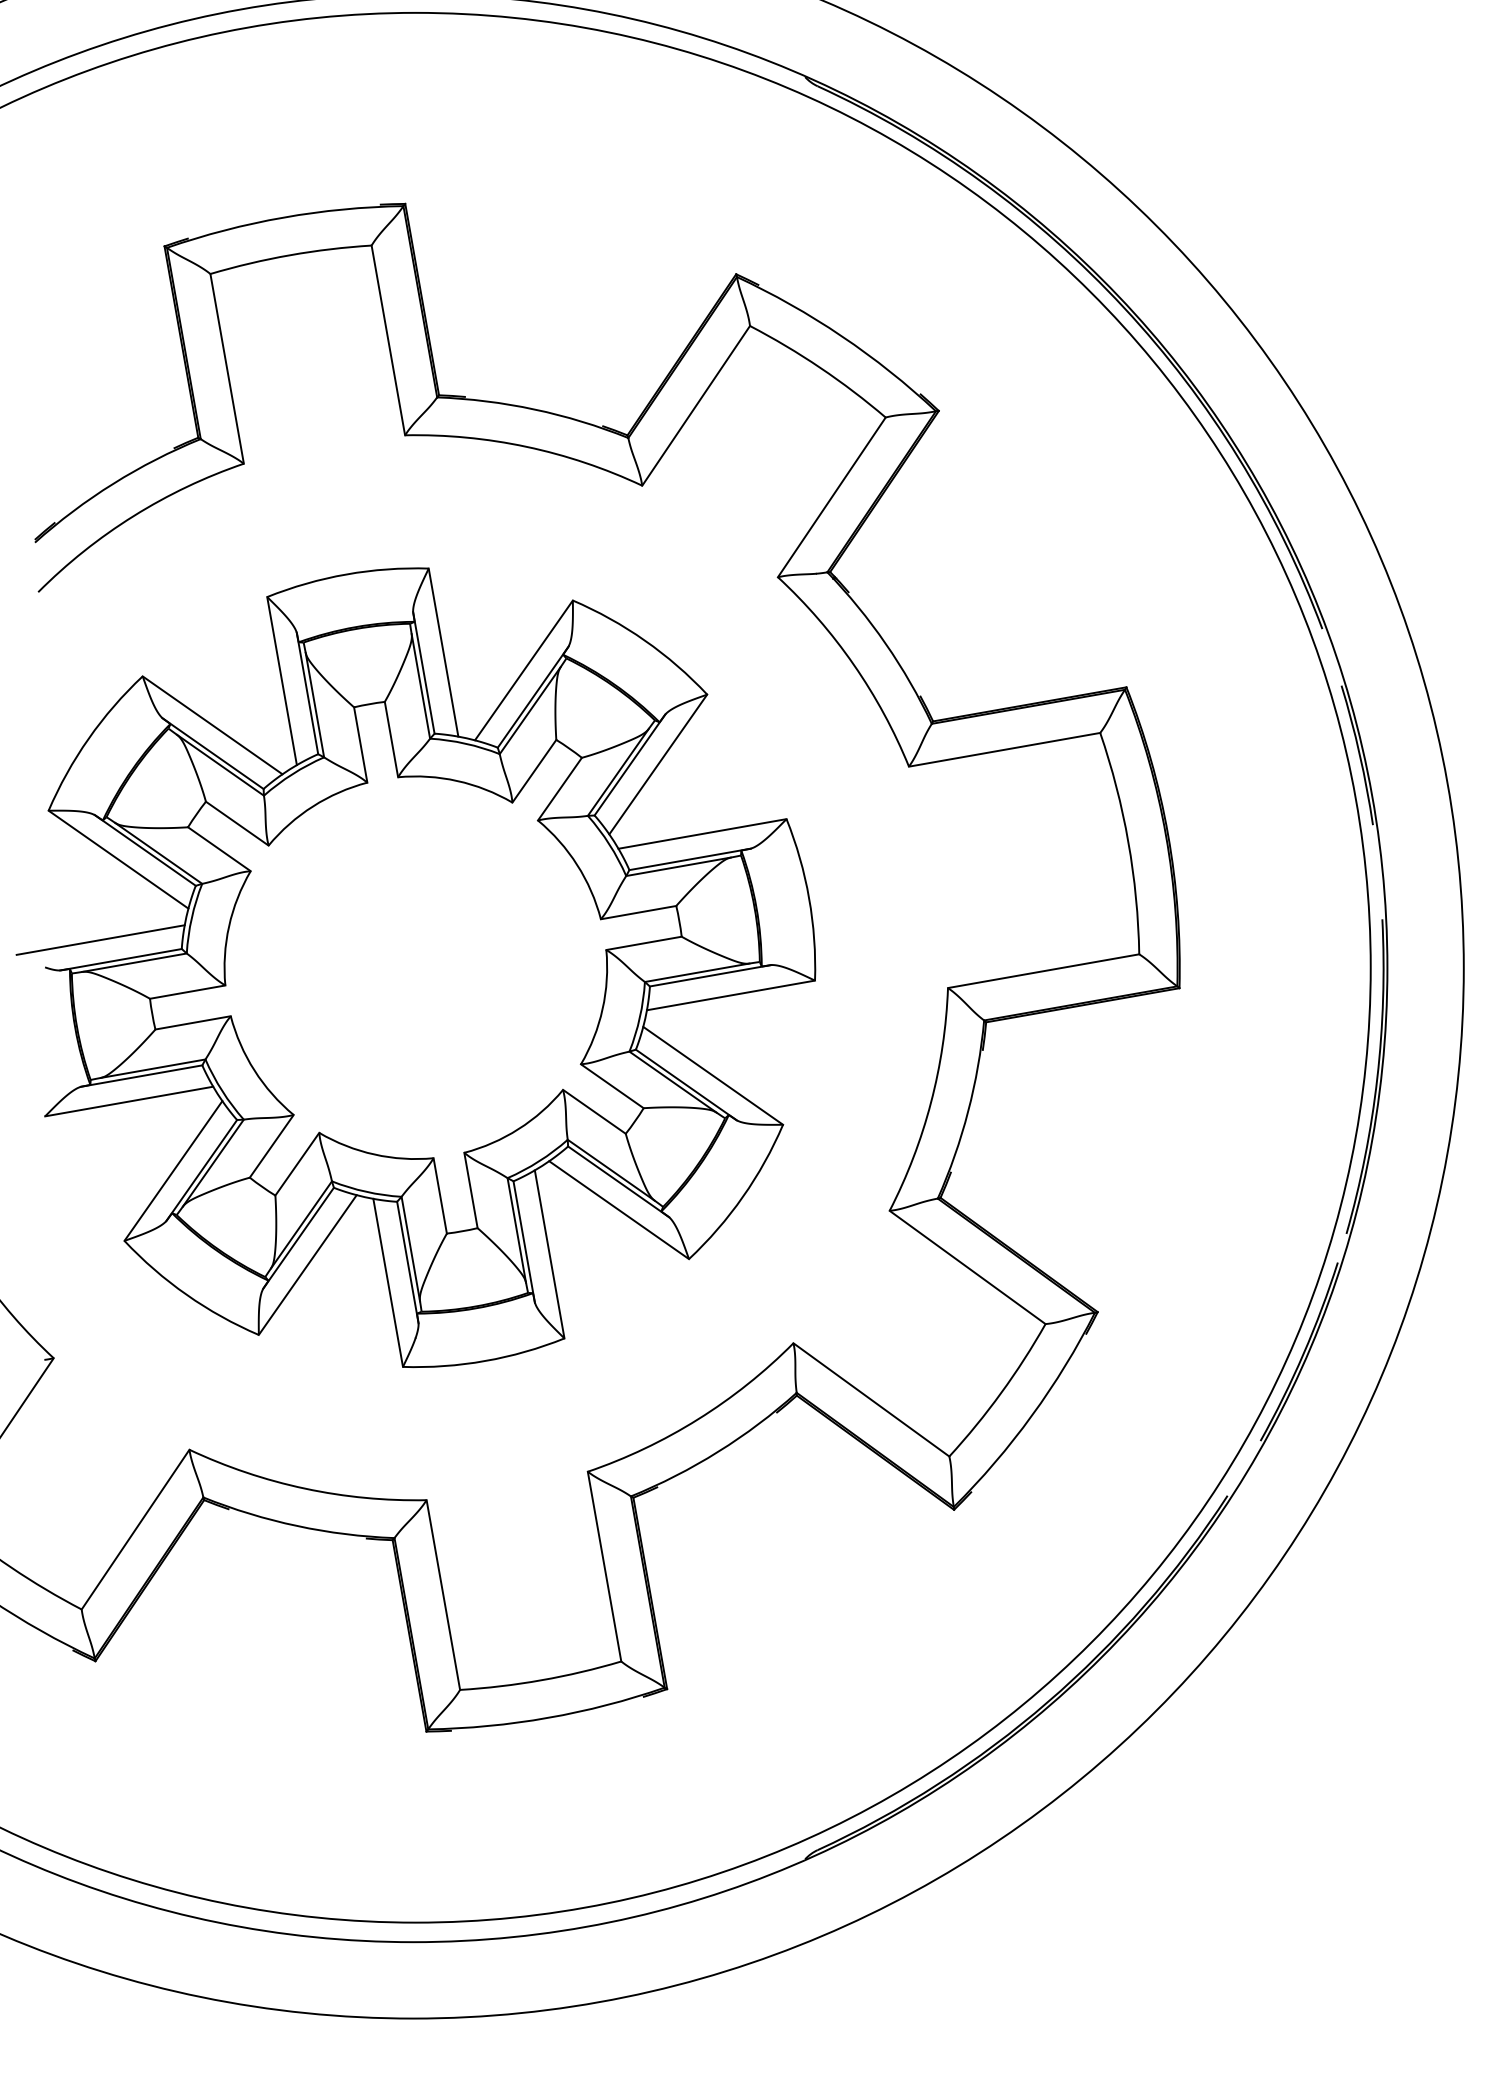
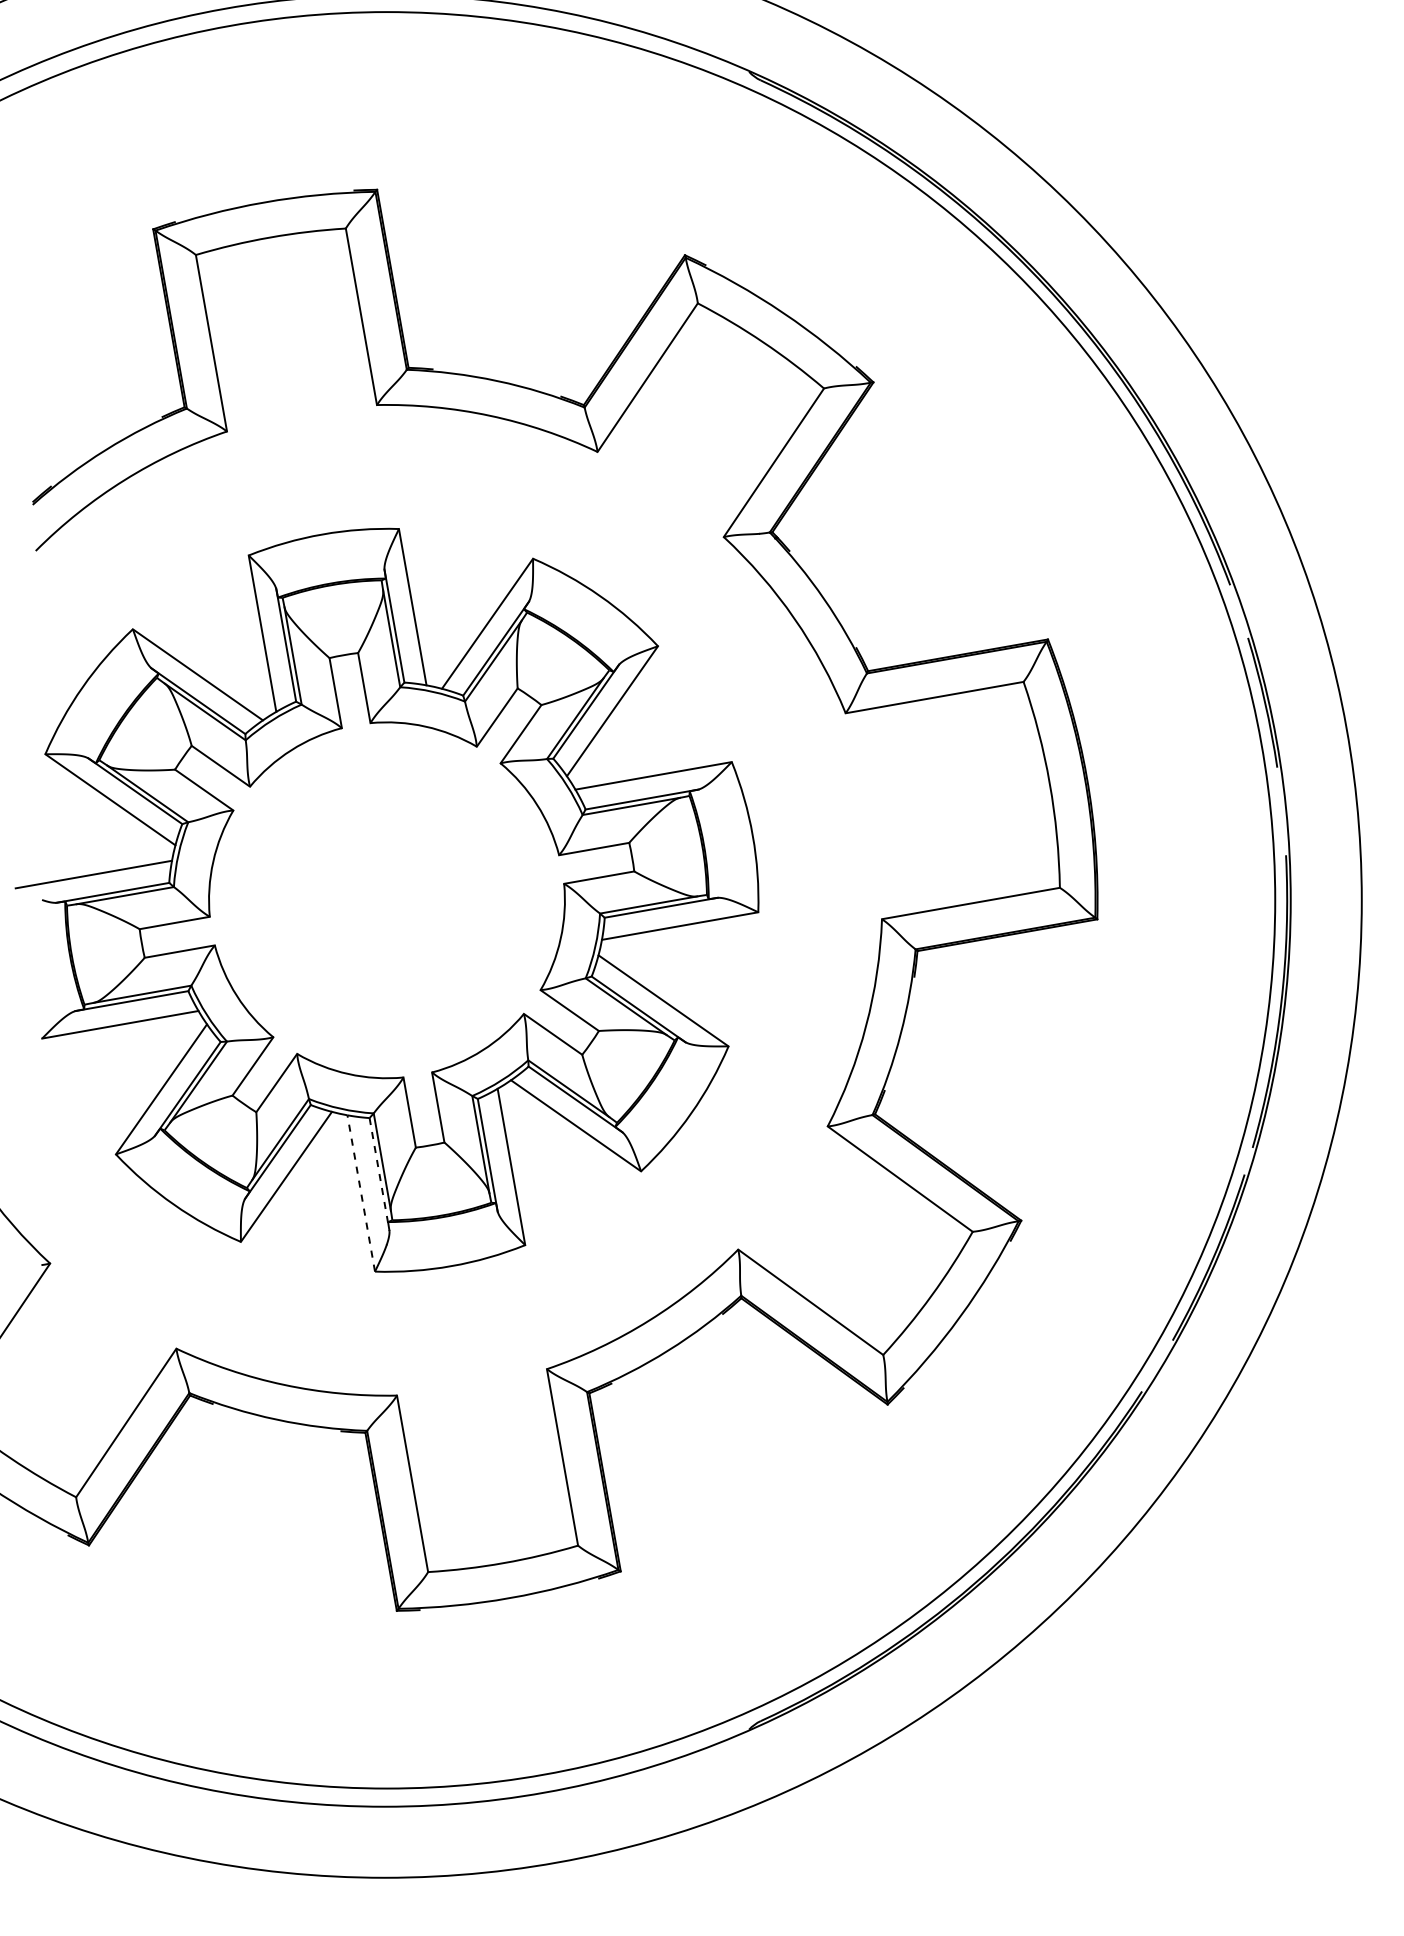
line: (407, 1262) -> (379, 1174), solid -> dashed
line: (388, 1282) -> (361, 1193), solid -> dashed

